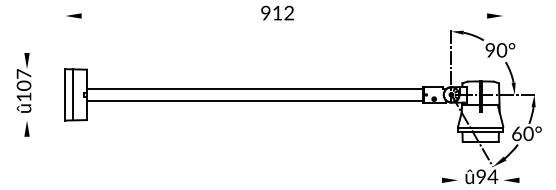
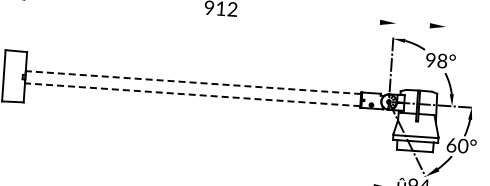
part: (444, 15) -> (387, 22), added
text: (501, 50) -> (441, 61), 90° -> 98°
line: (254, 88) -> (192, 82), solid -> dashed
line: (72, 94) -> (10, 75), removed
line: (254, 100) -> (192, 94), solid -> dashed

